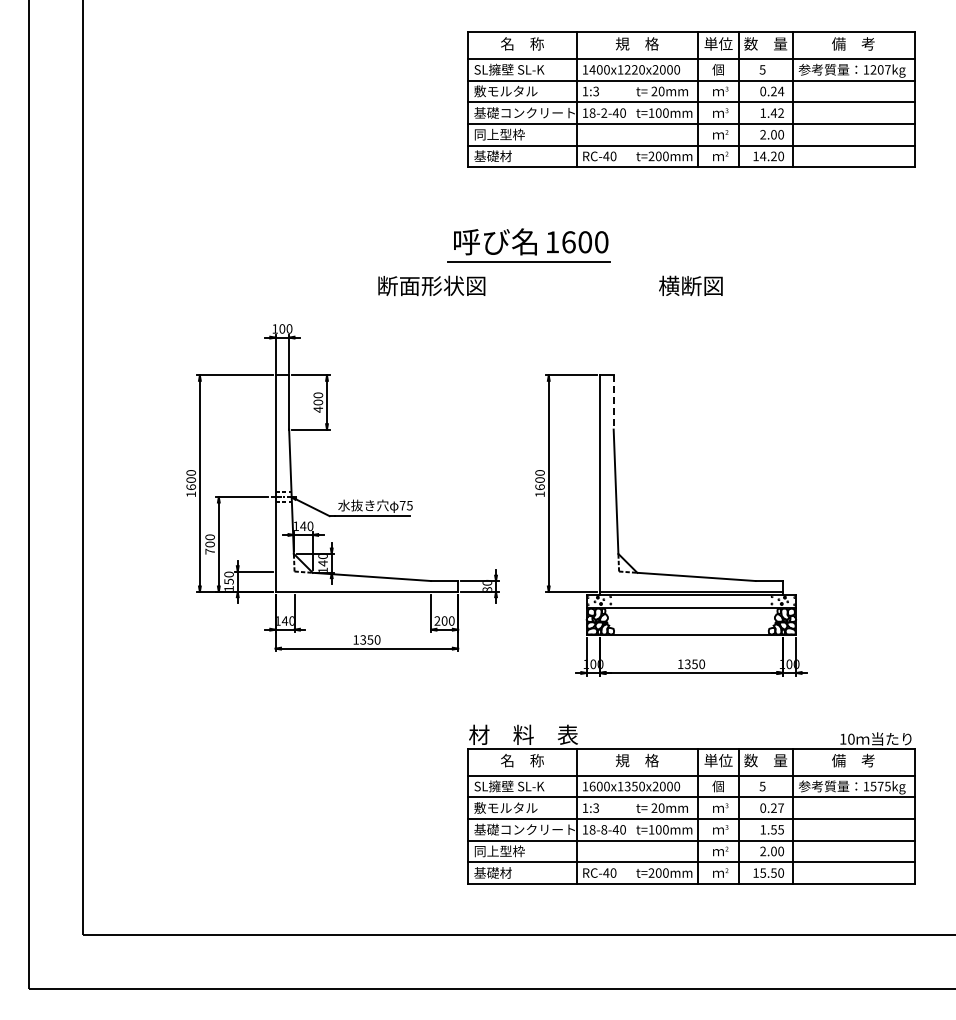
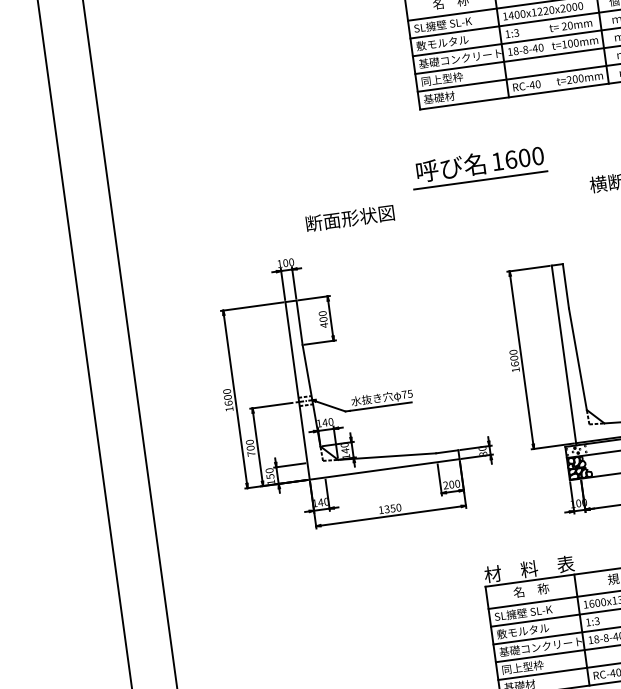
text: (604, 112) -> (525, 49), 18-2-40 -> 18-8-40
text: (431, 285) -> (349, 218), moved
line: (613, 403) -> (565, 287), dashed -> solid

